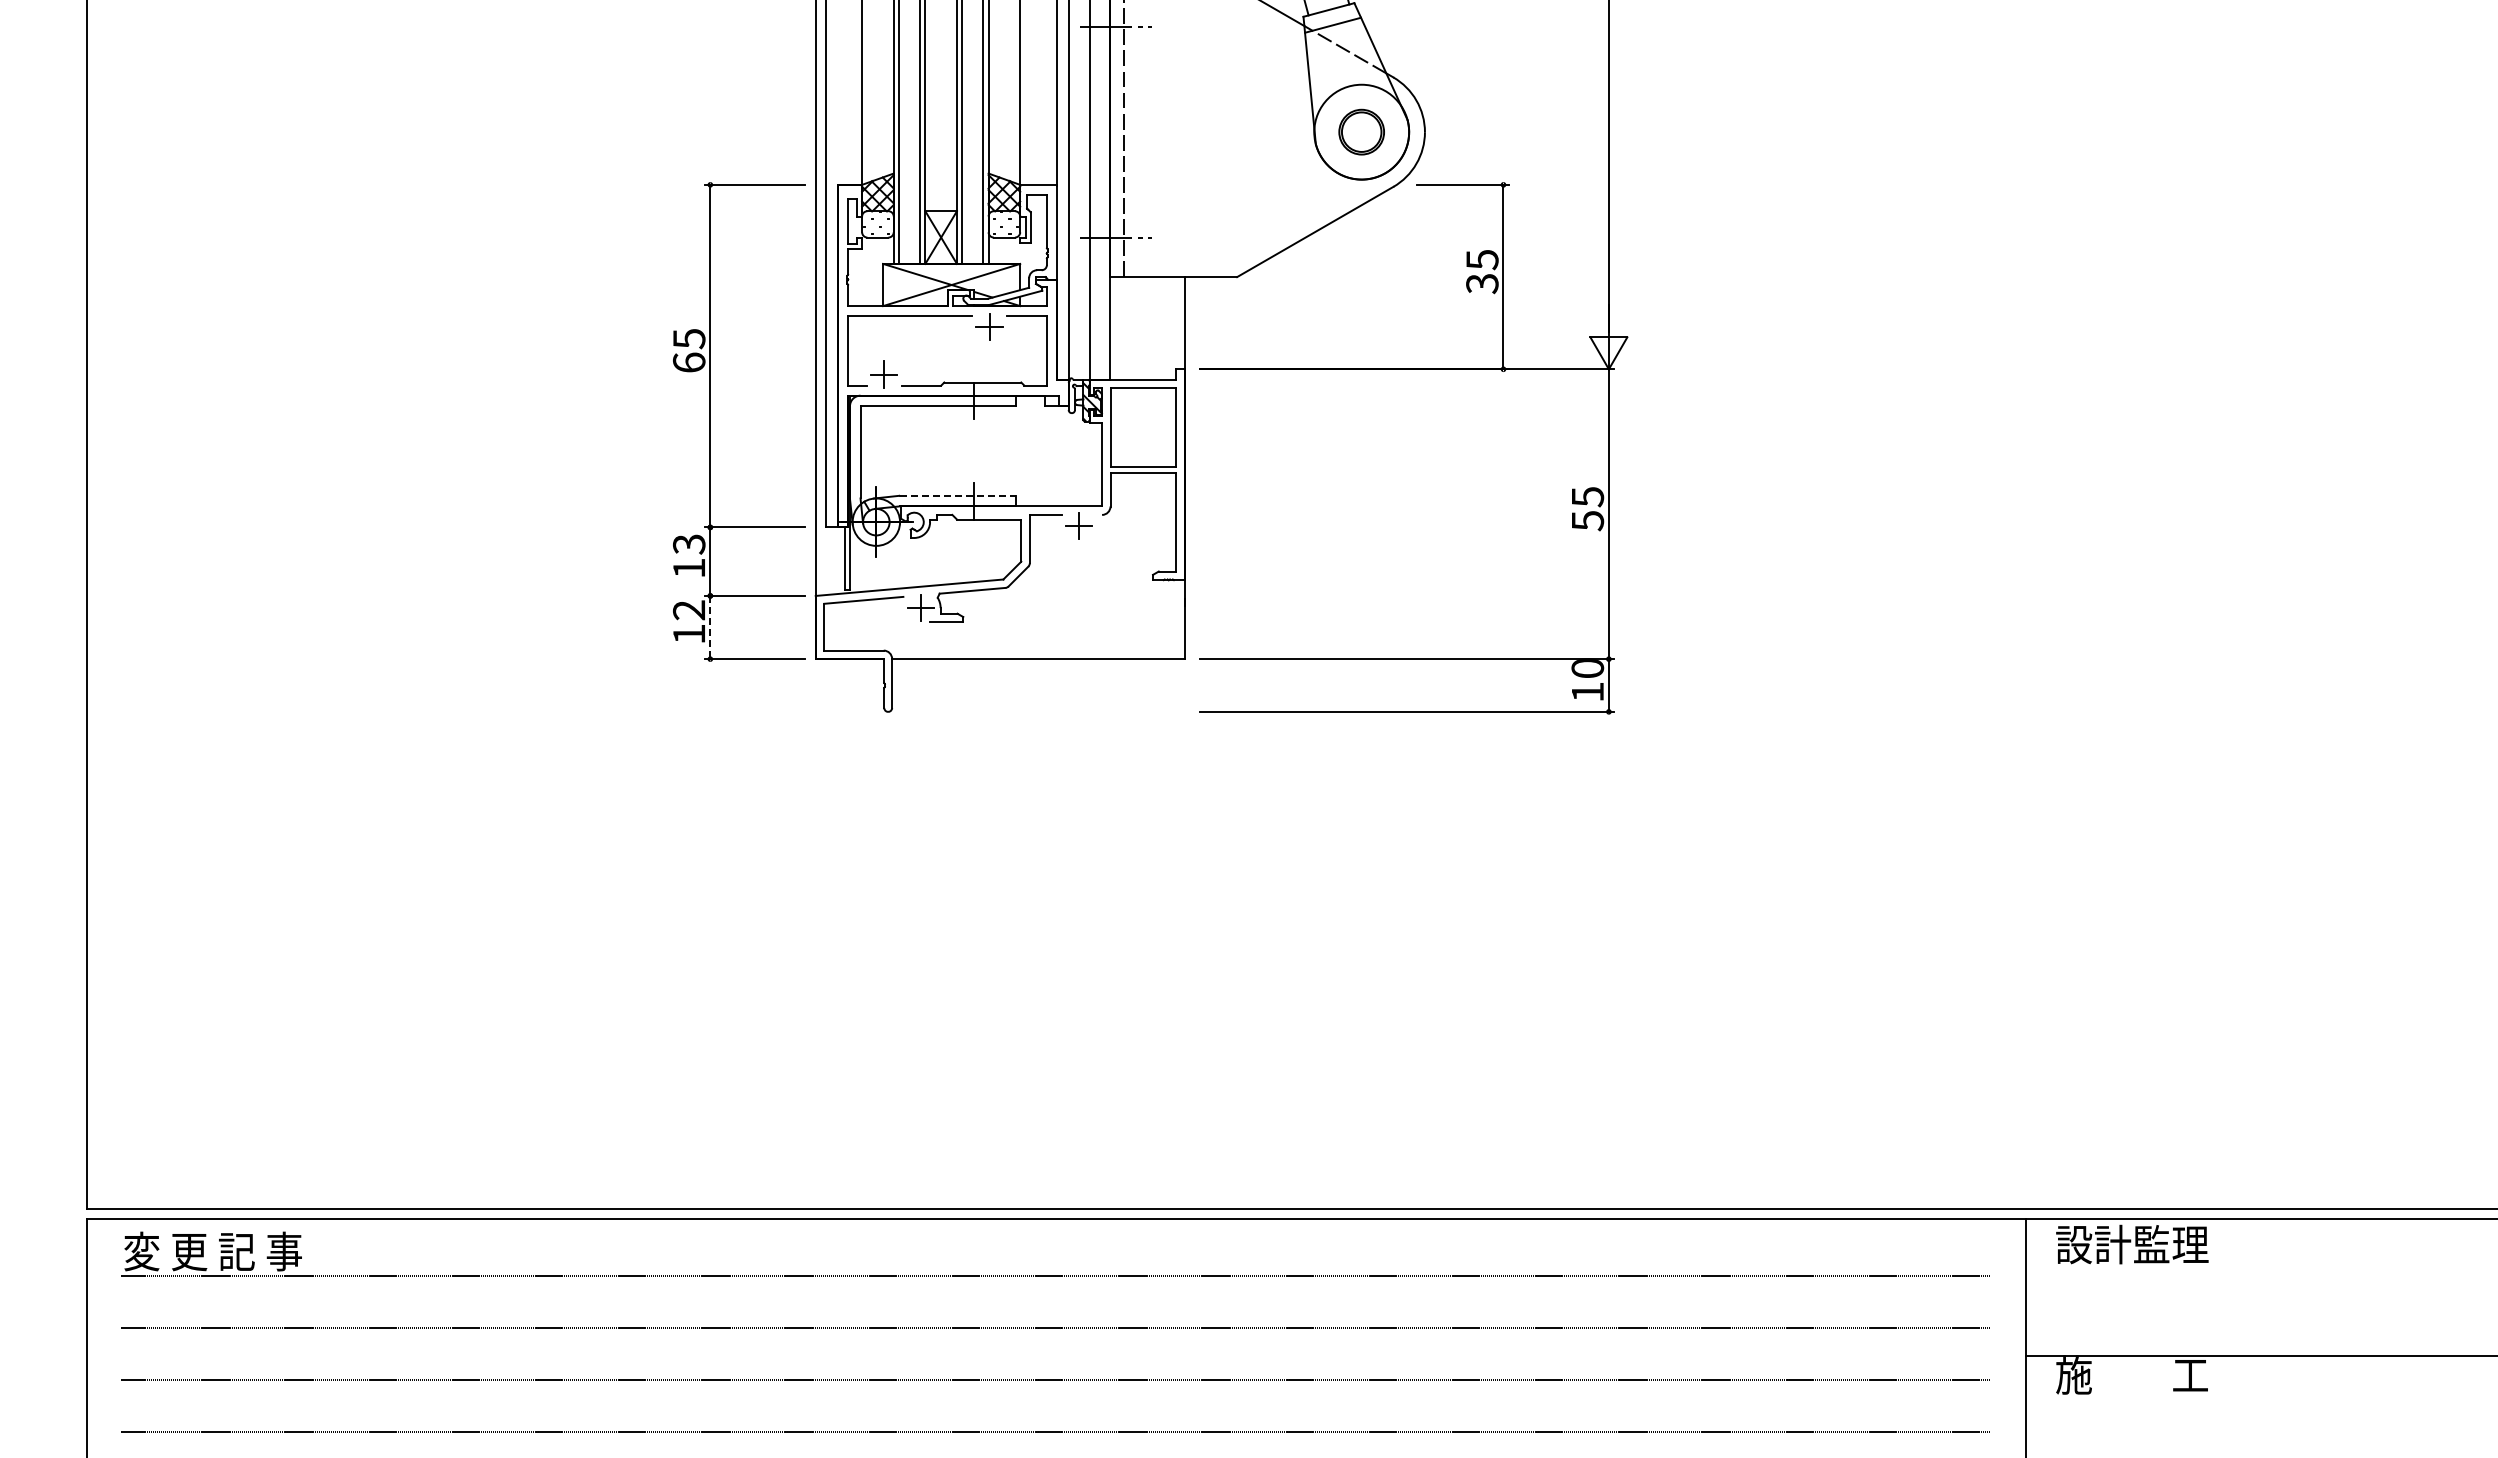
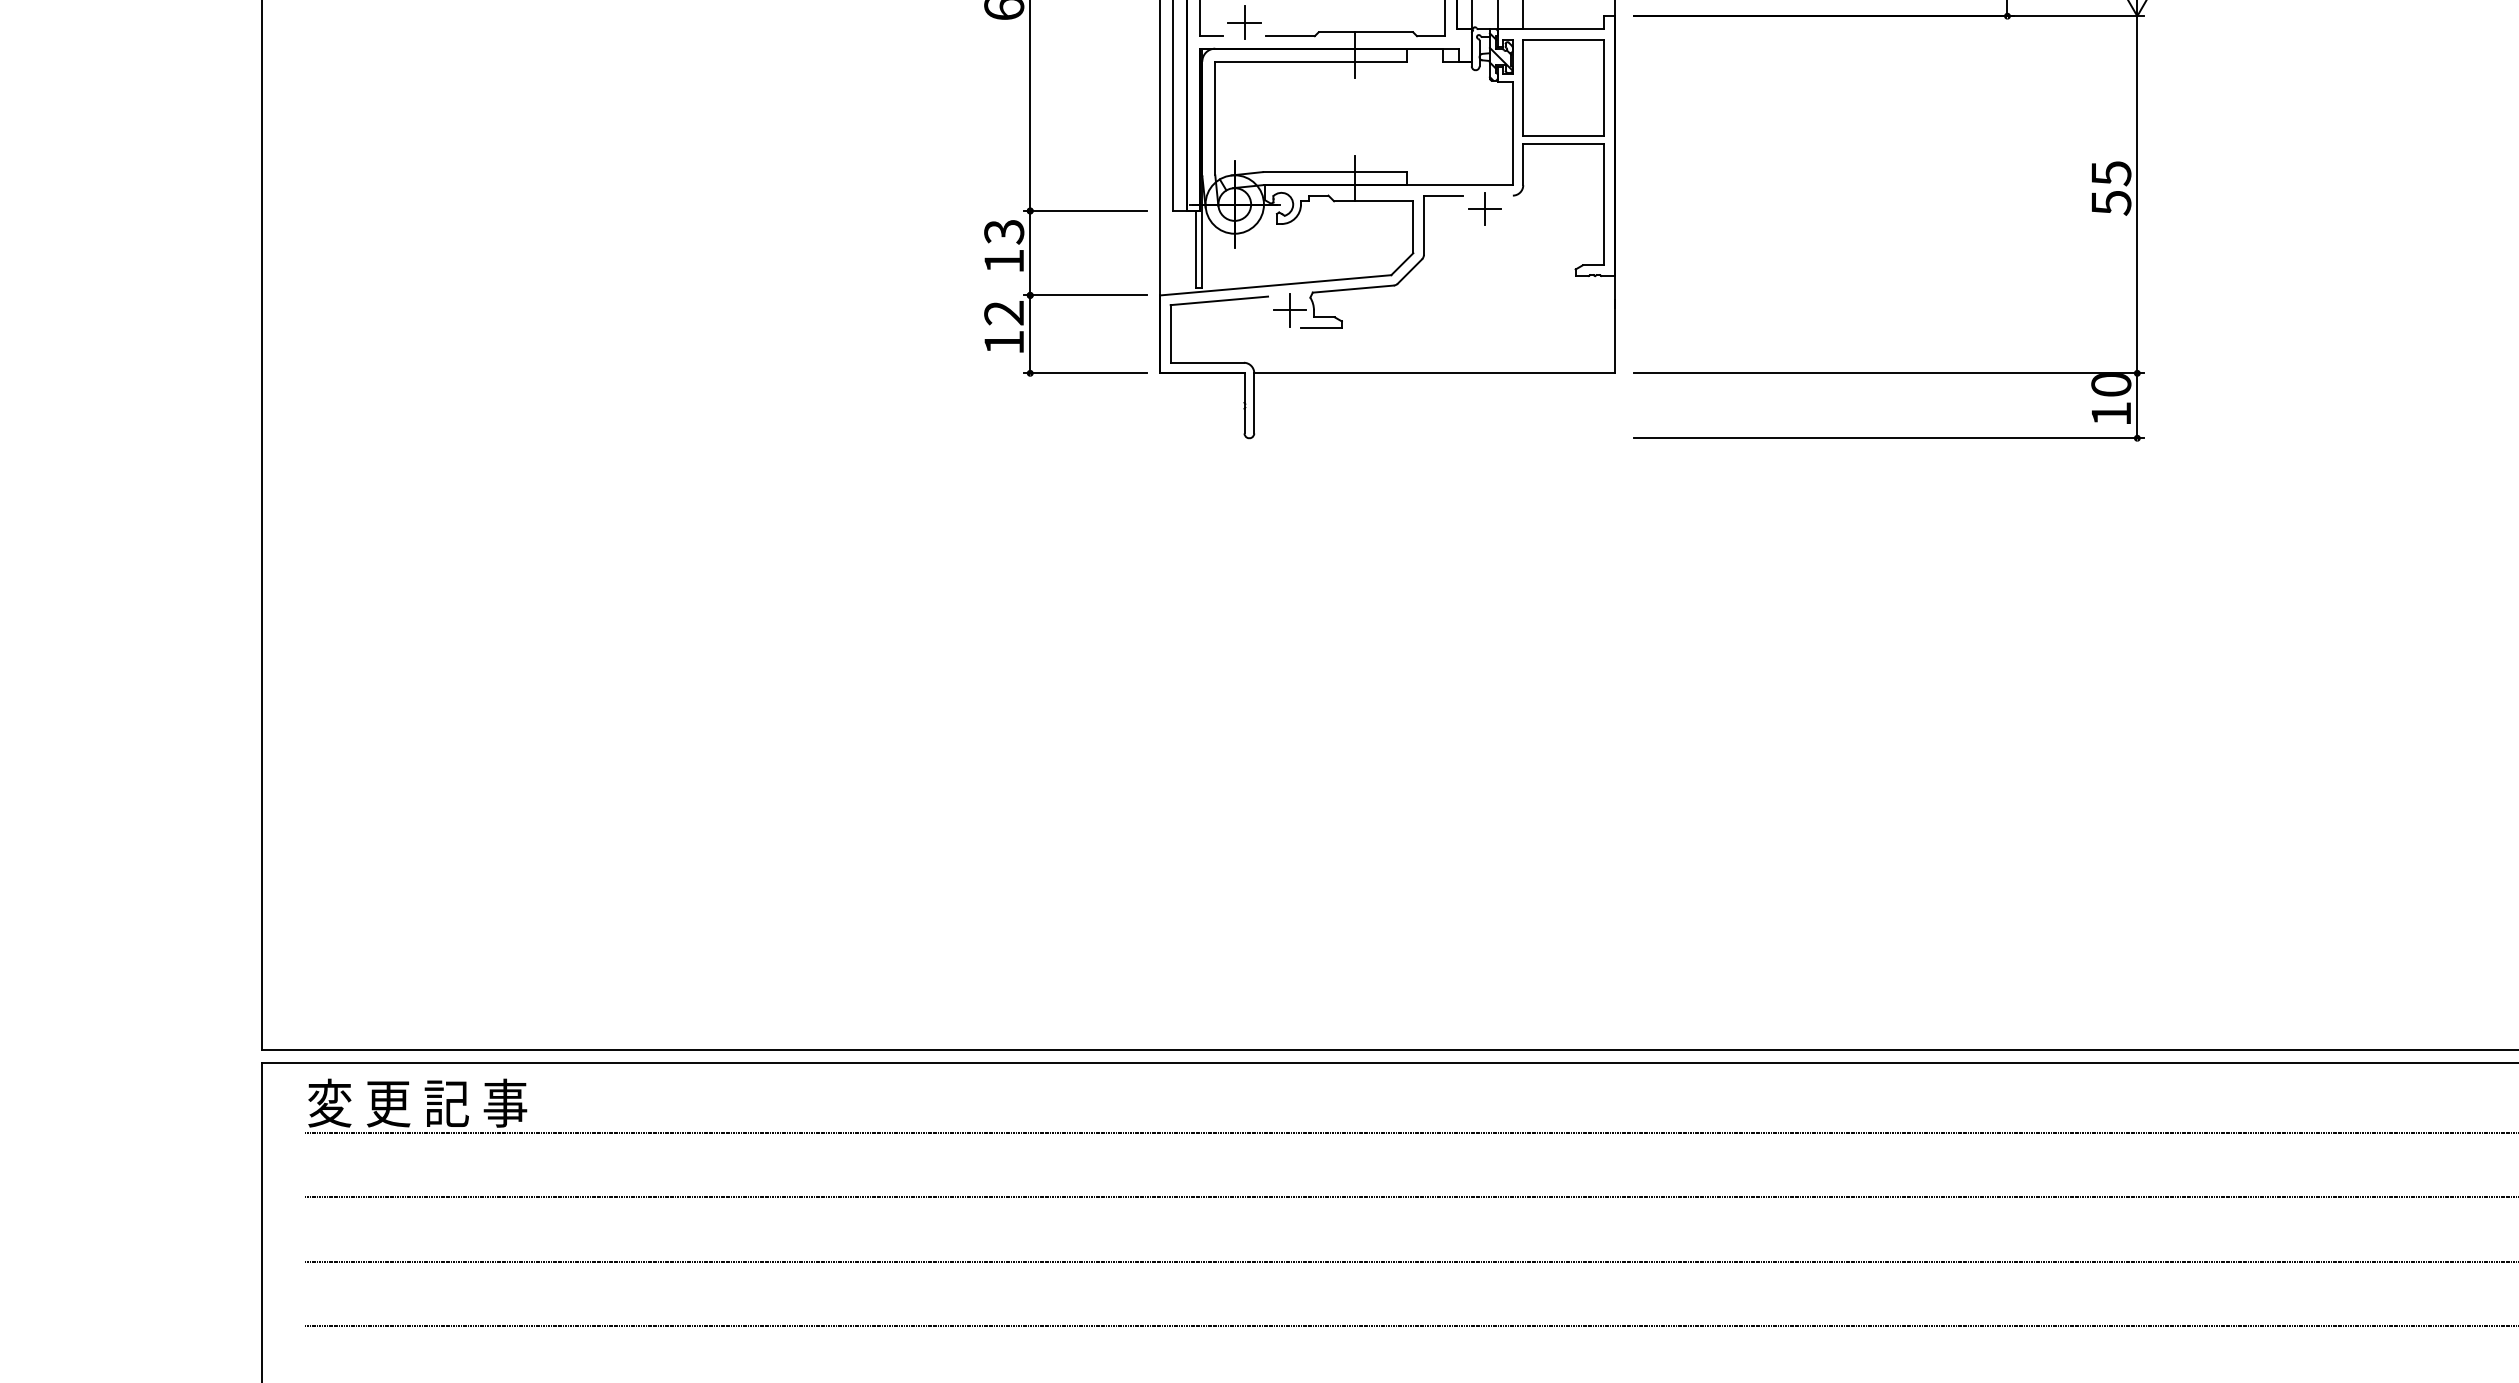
line: (958, 495) -> (1335, 171), dashed -> solid
line: (710, 627) -> (1030, 334), dashed -> solid

